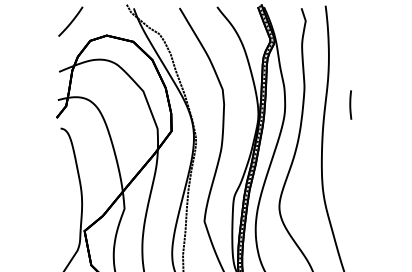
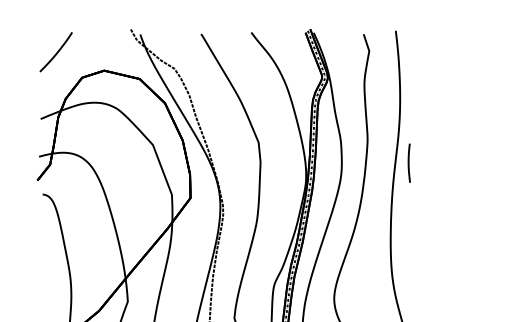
line: (350, 104) -> (408, 162), moved

